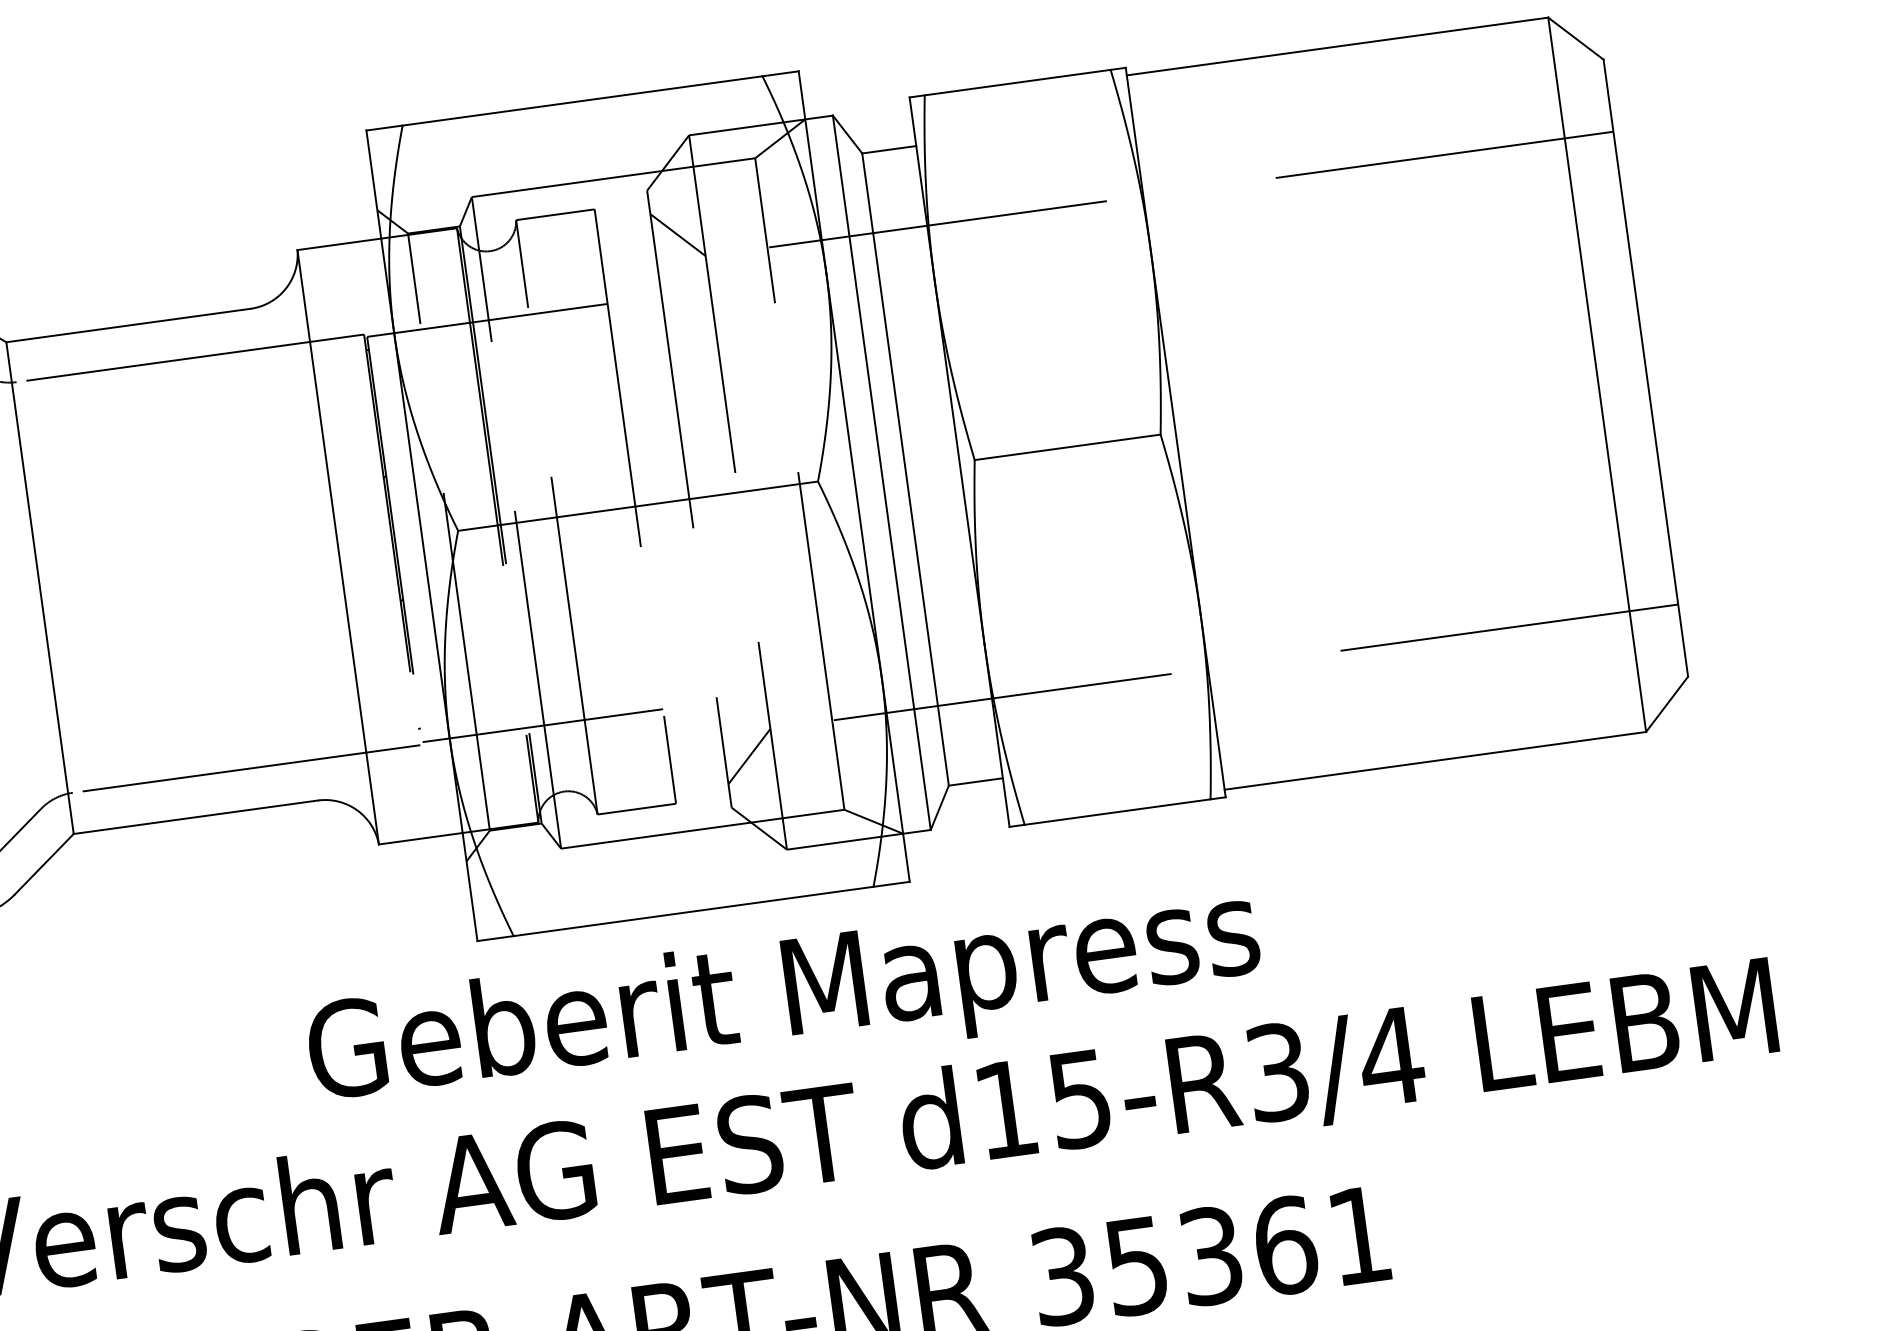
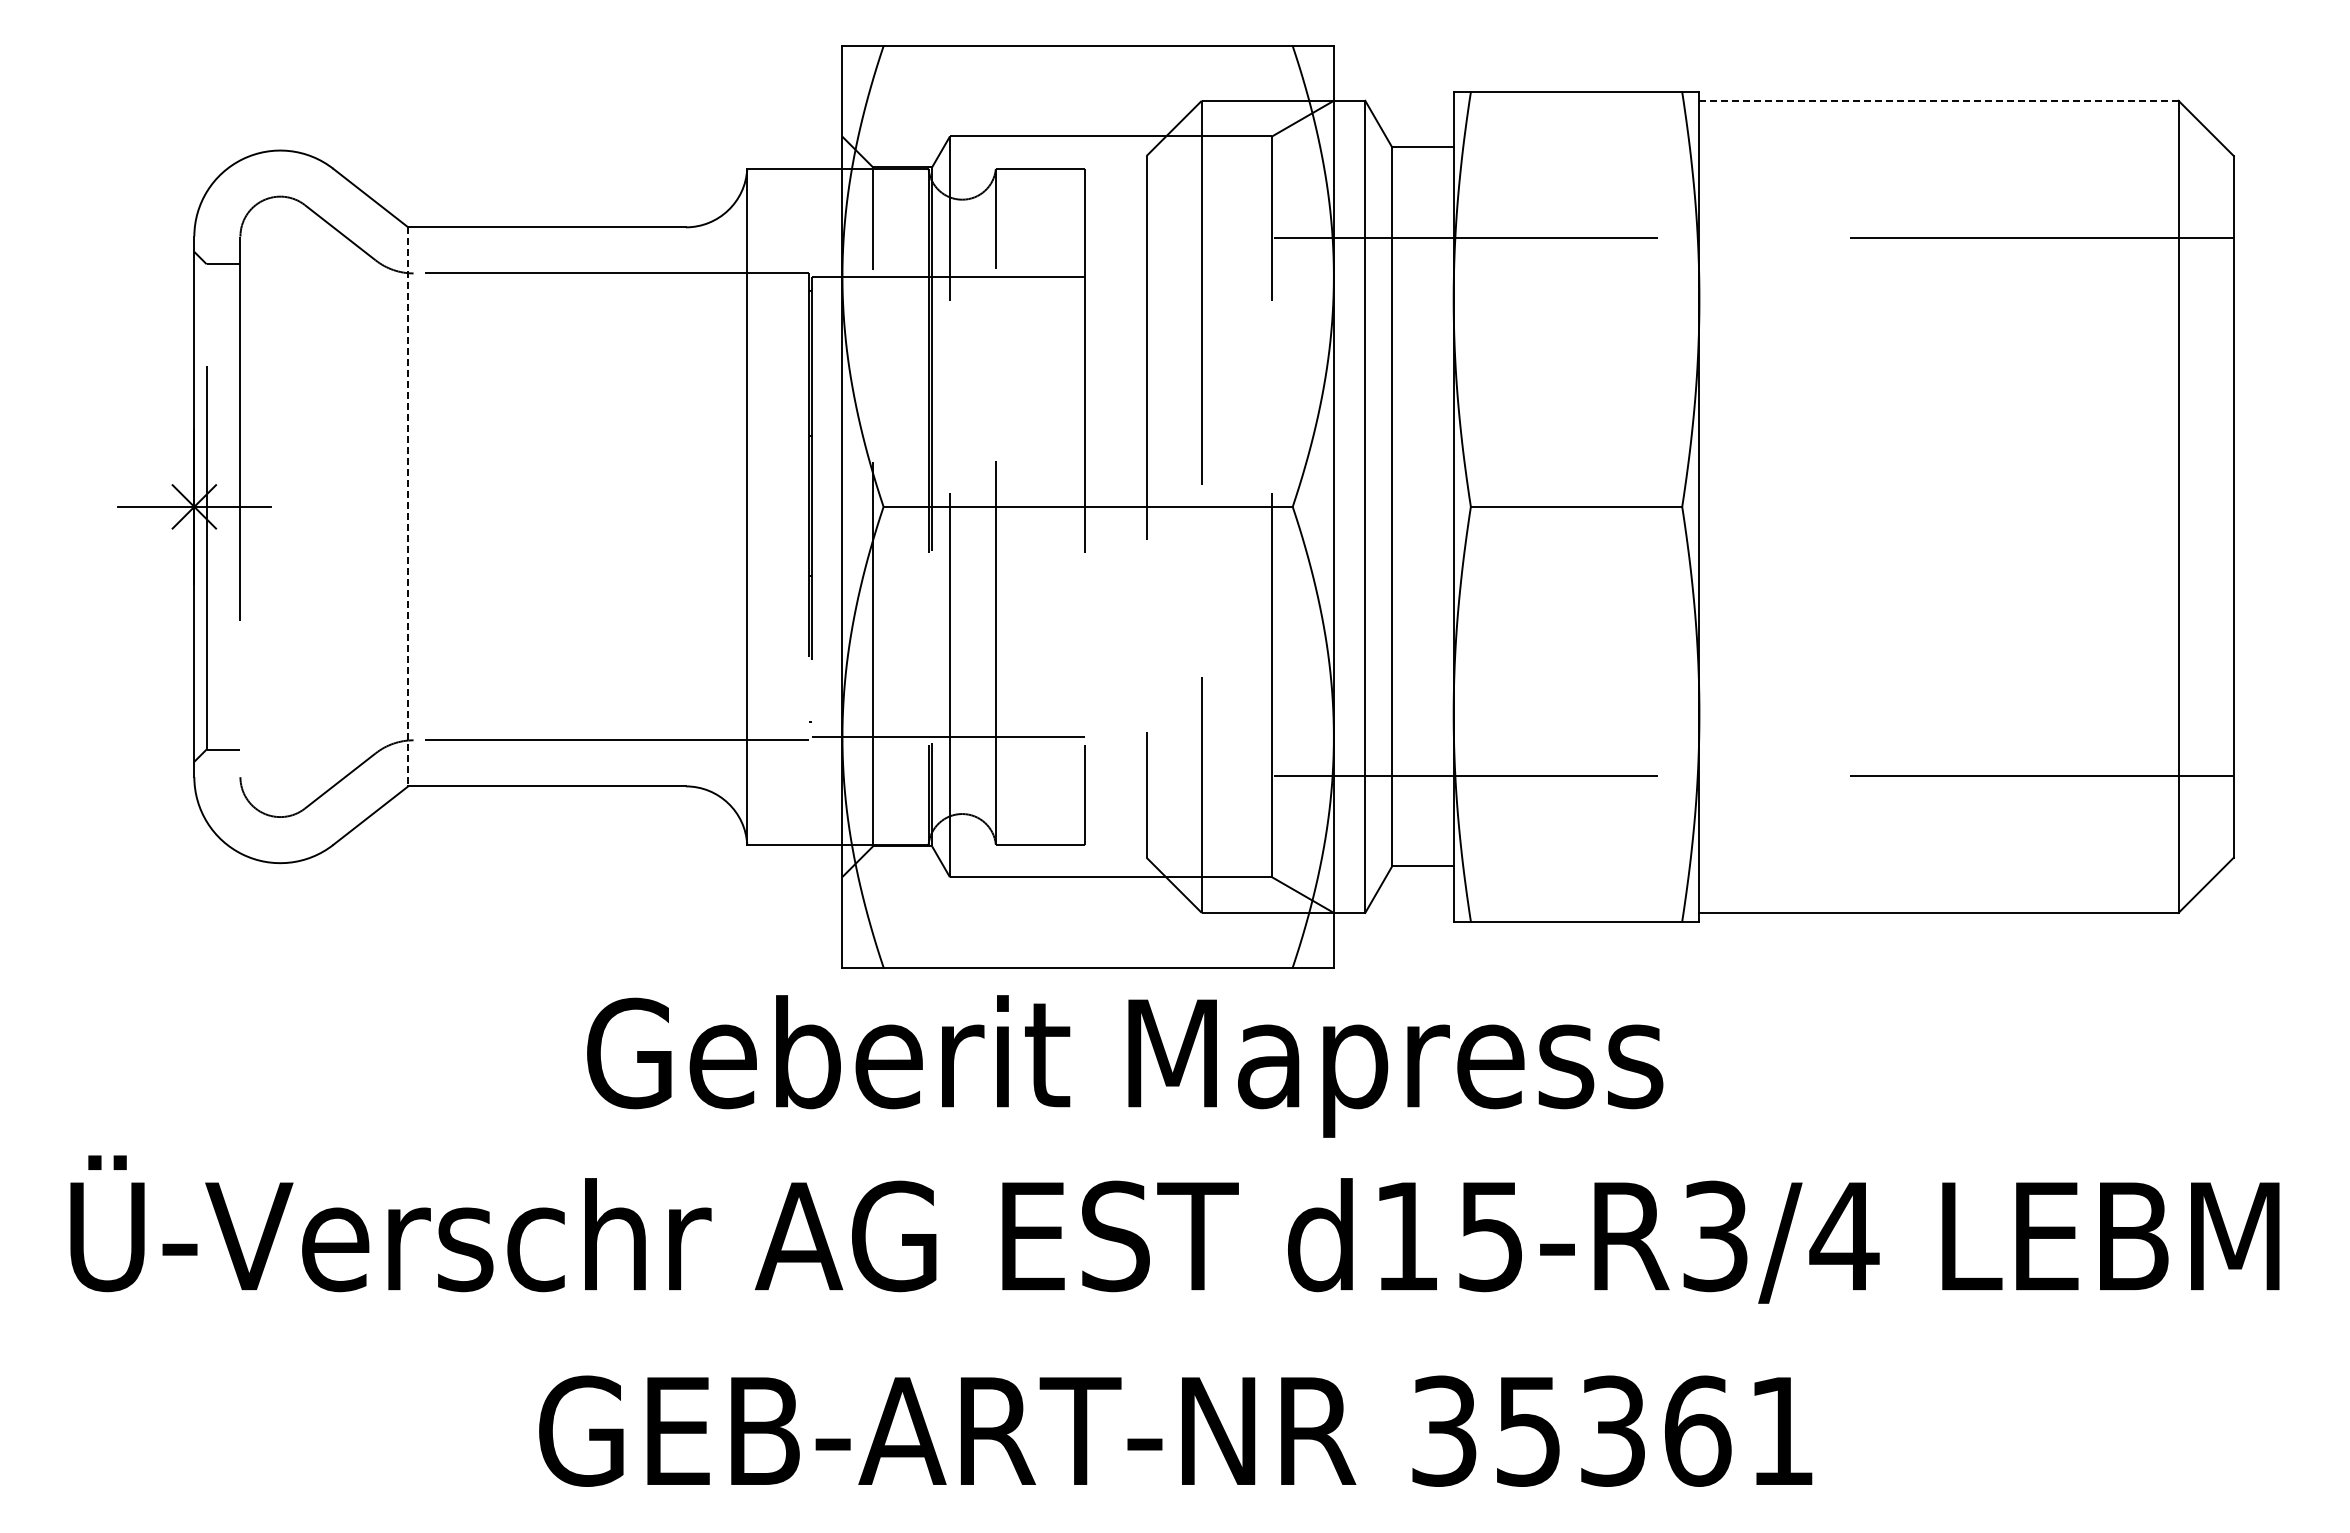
line: (1337, 46) -> (1939, 100), solid -> dashed
line: (677, 235) -> (1173, 210), removed
line: (40, 587) -> (408, 506), solid -> dashed
line: (748, 755) -> (1173, 802), removed
text: (784, 1000) -> (1125, 1066), moved

